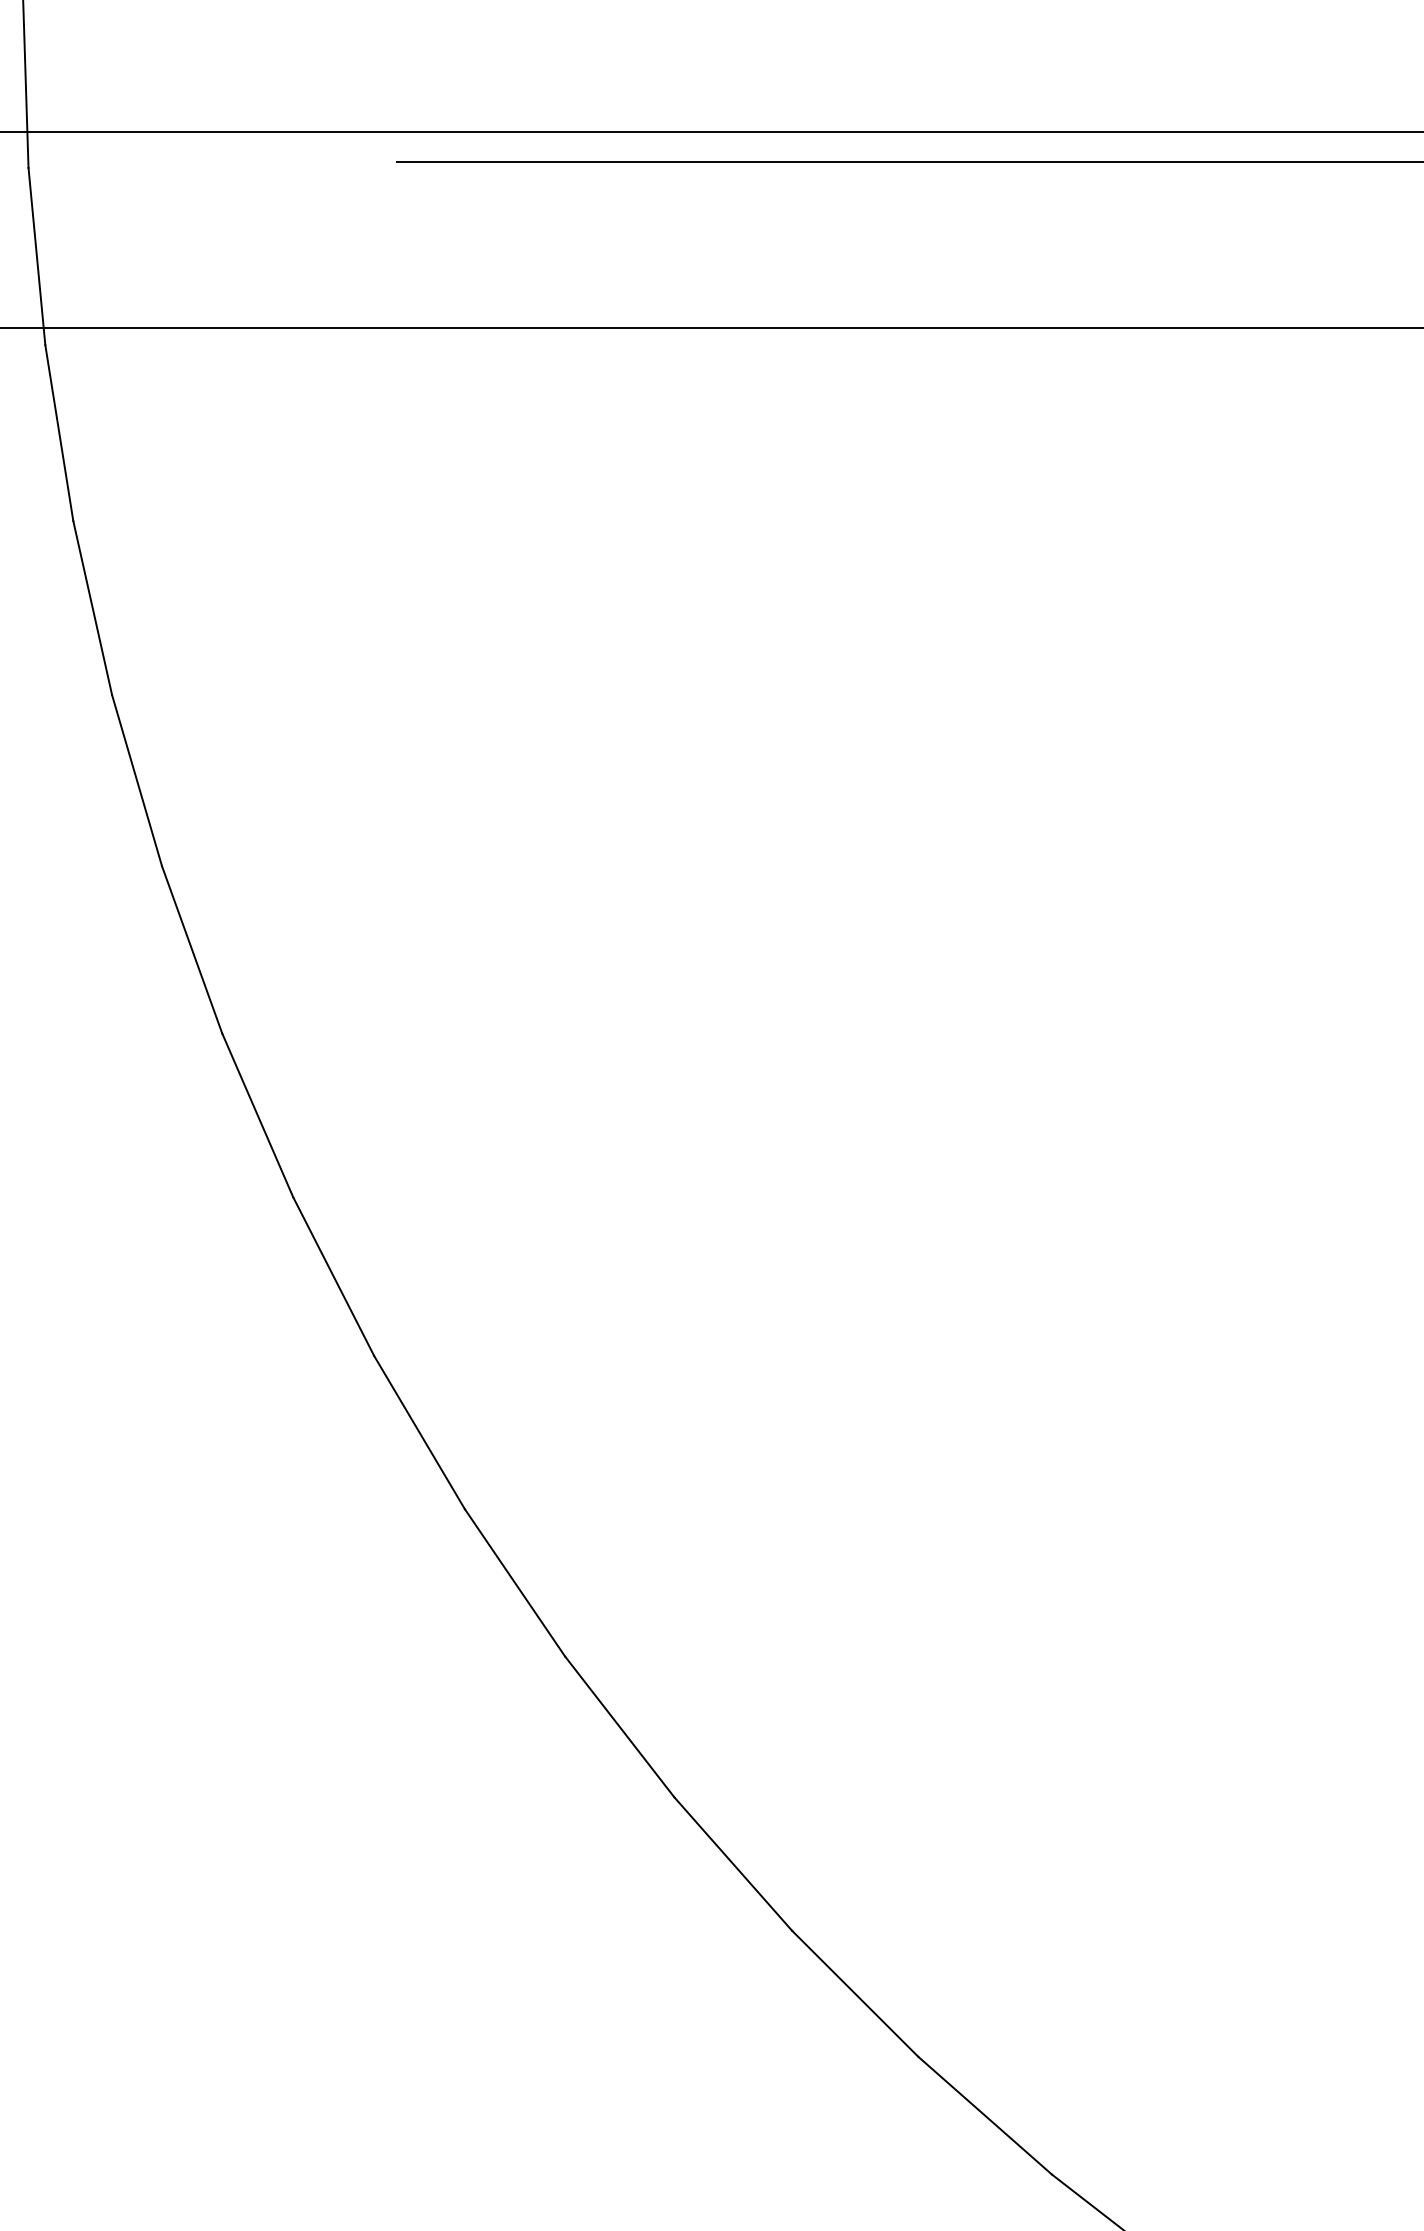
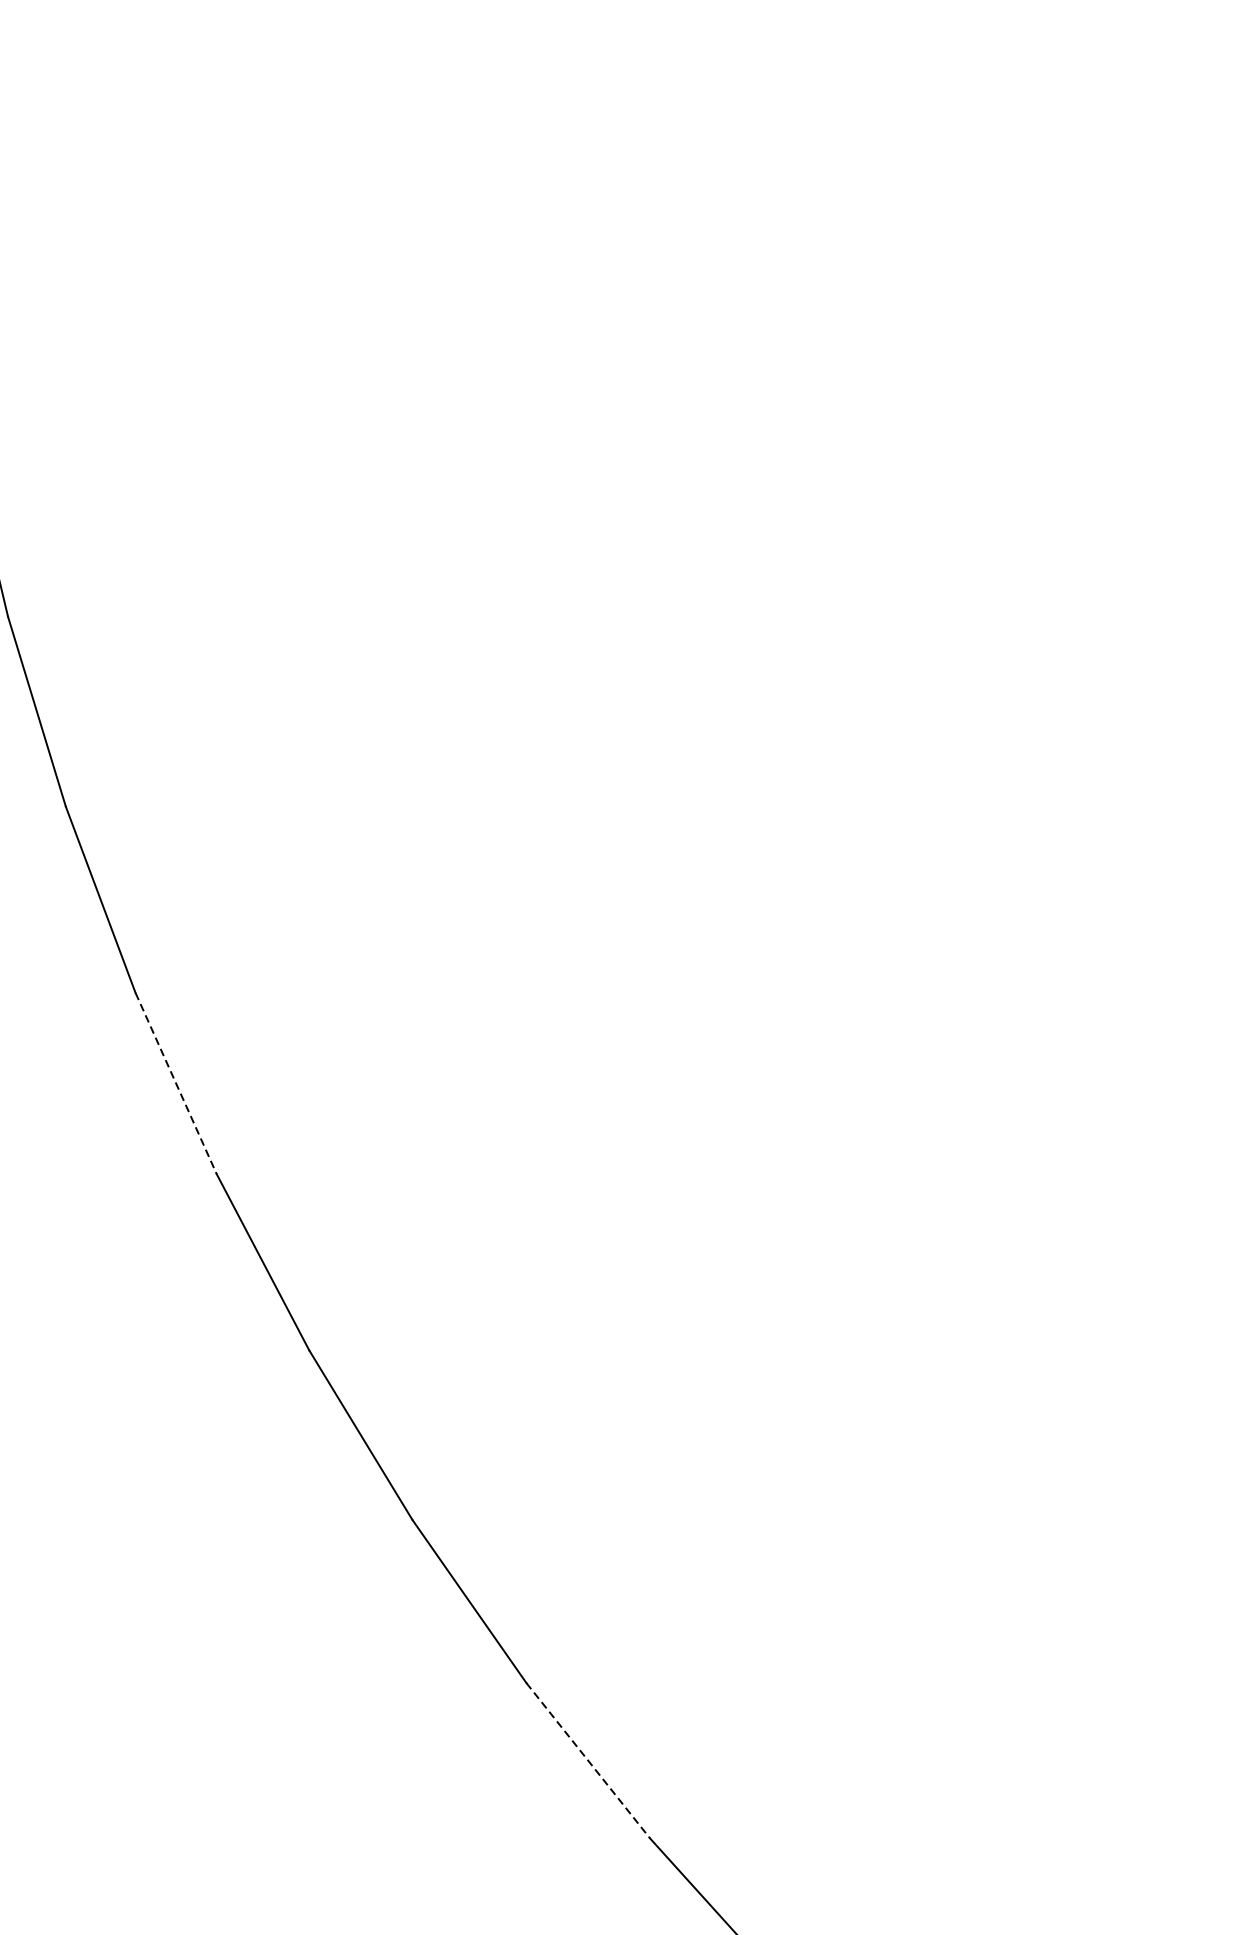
line: (515, 1583) -> (176, 1084), solid -> dashed
line: (985, 2116) -> (588, 1761), solid -> dashed

